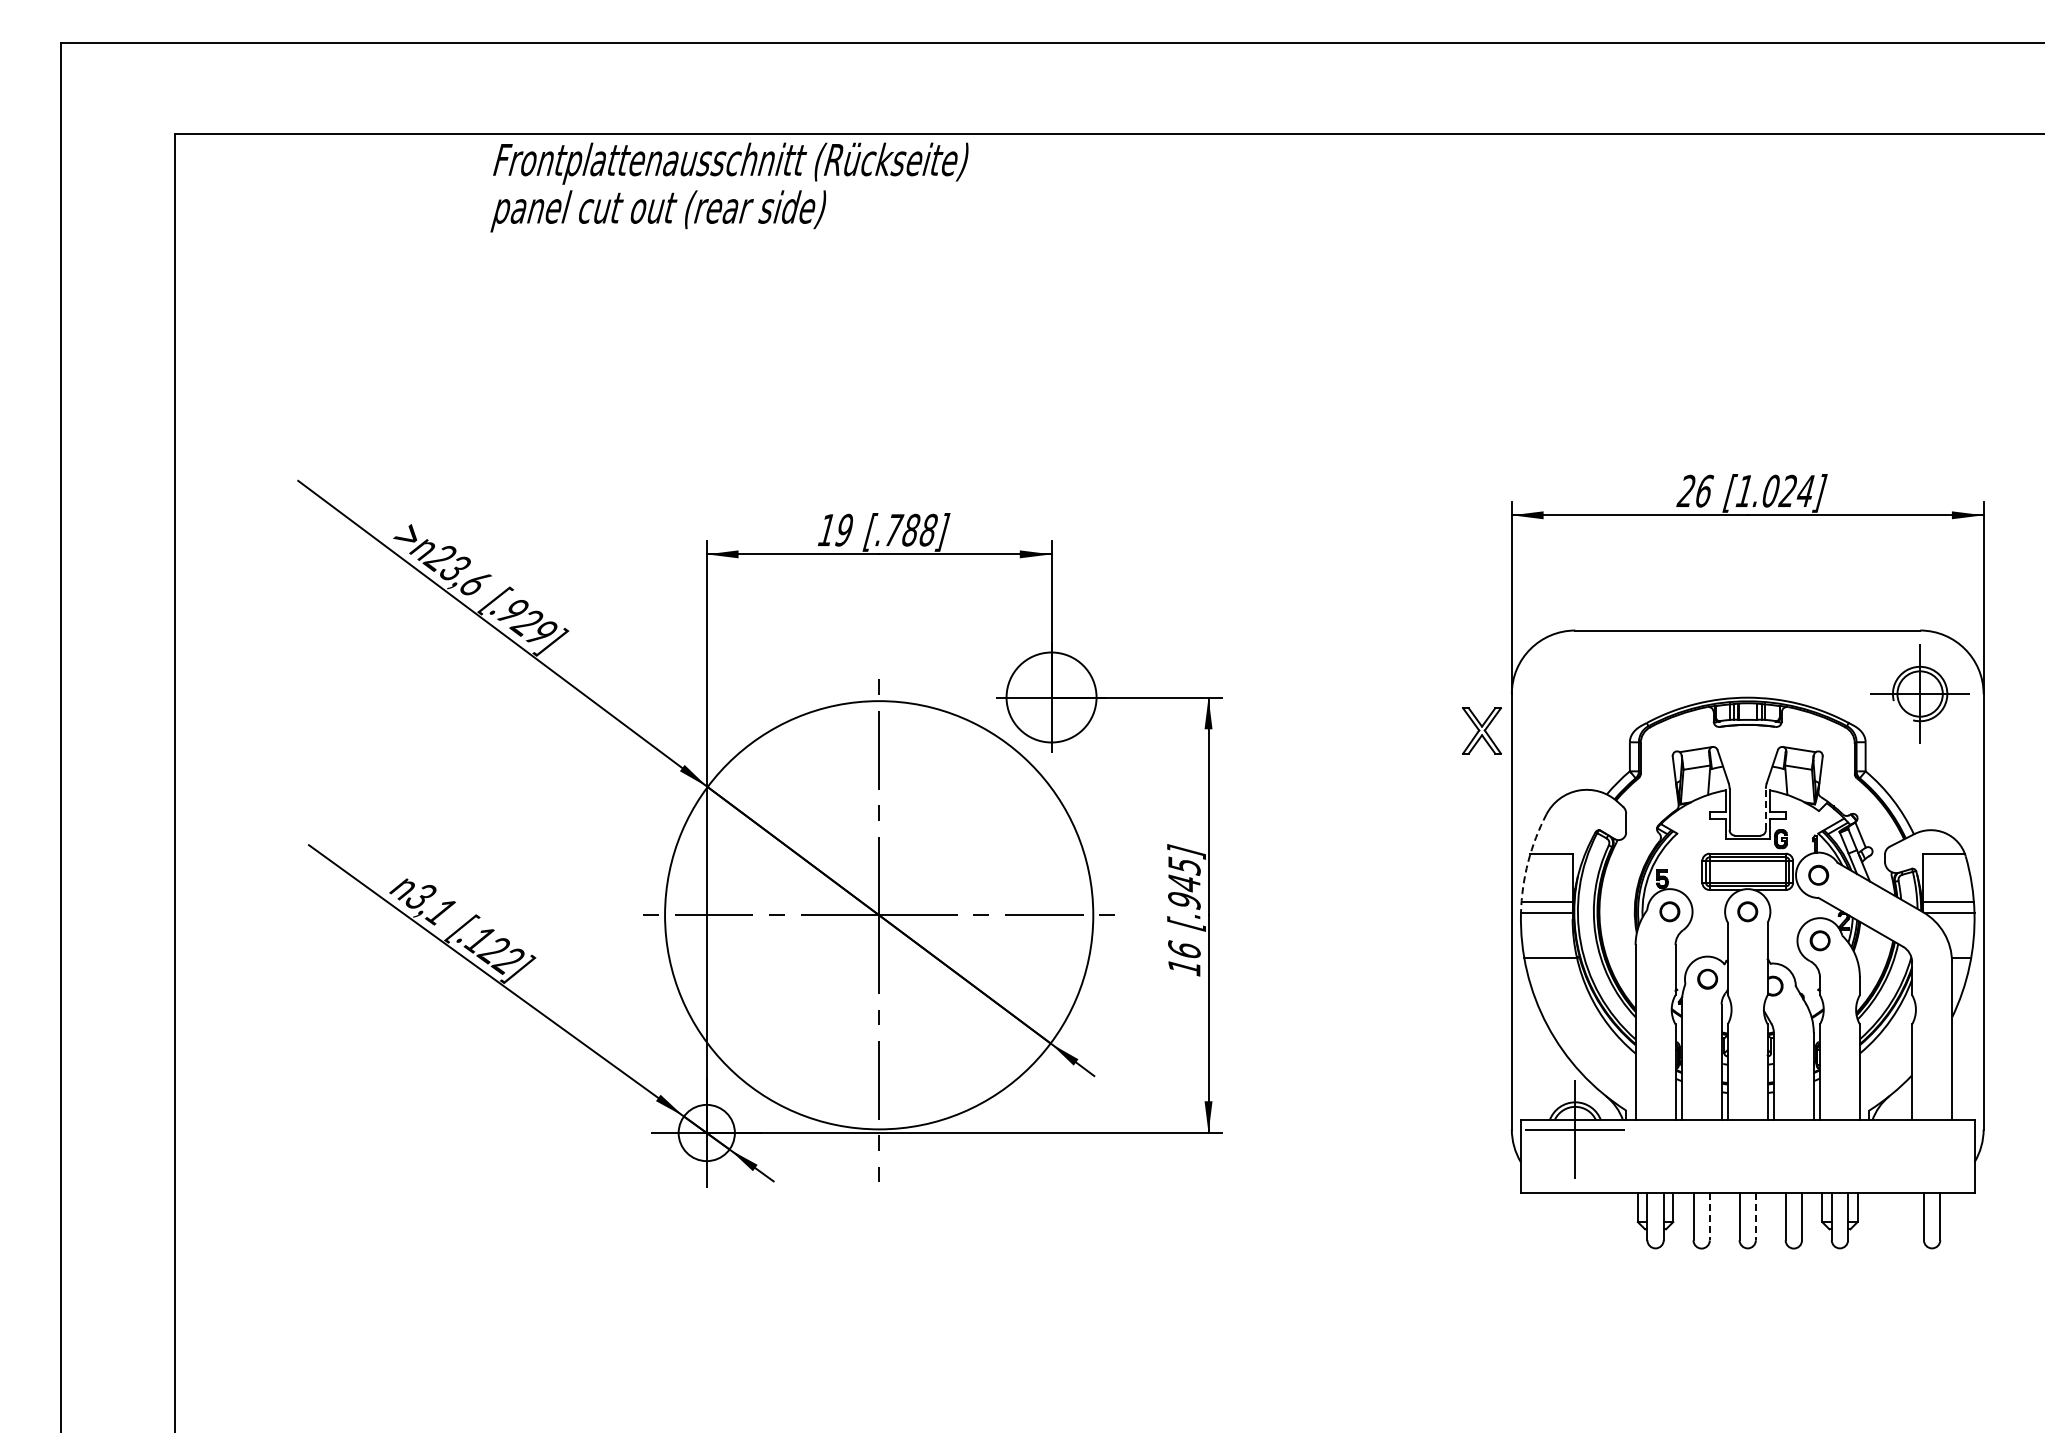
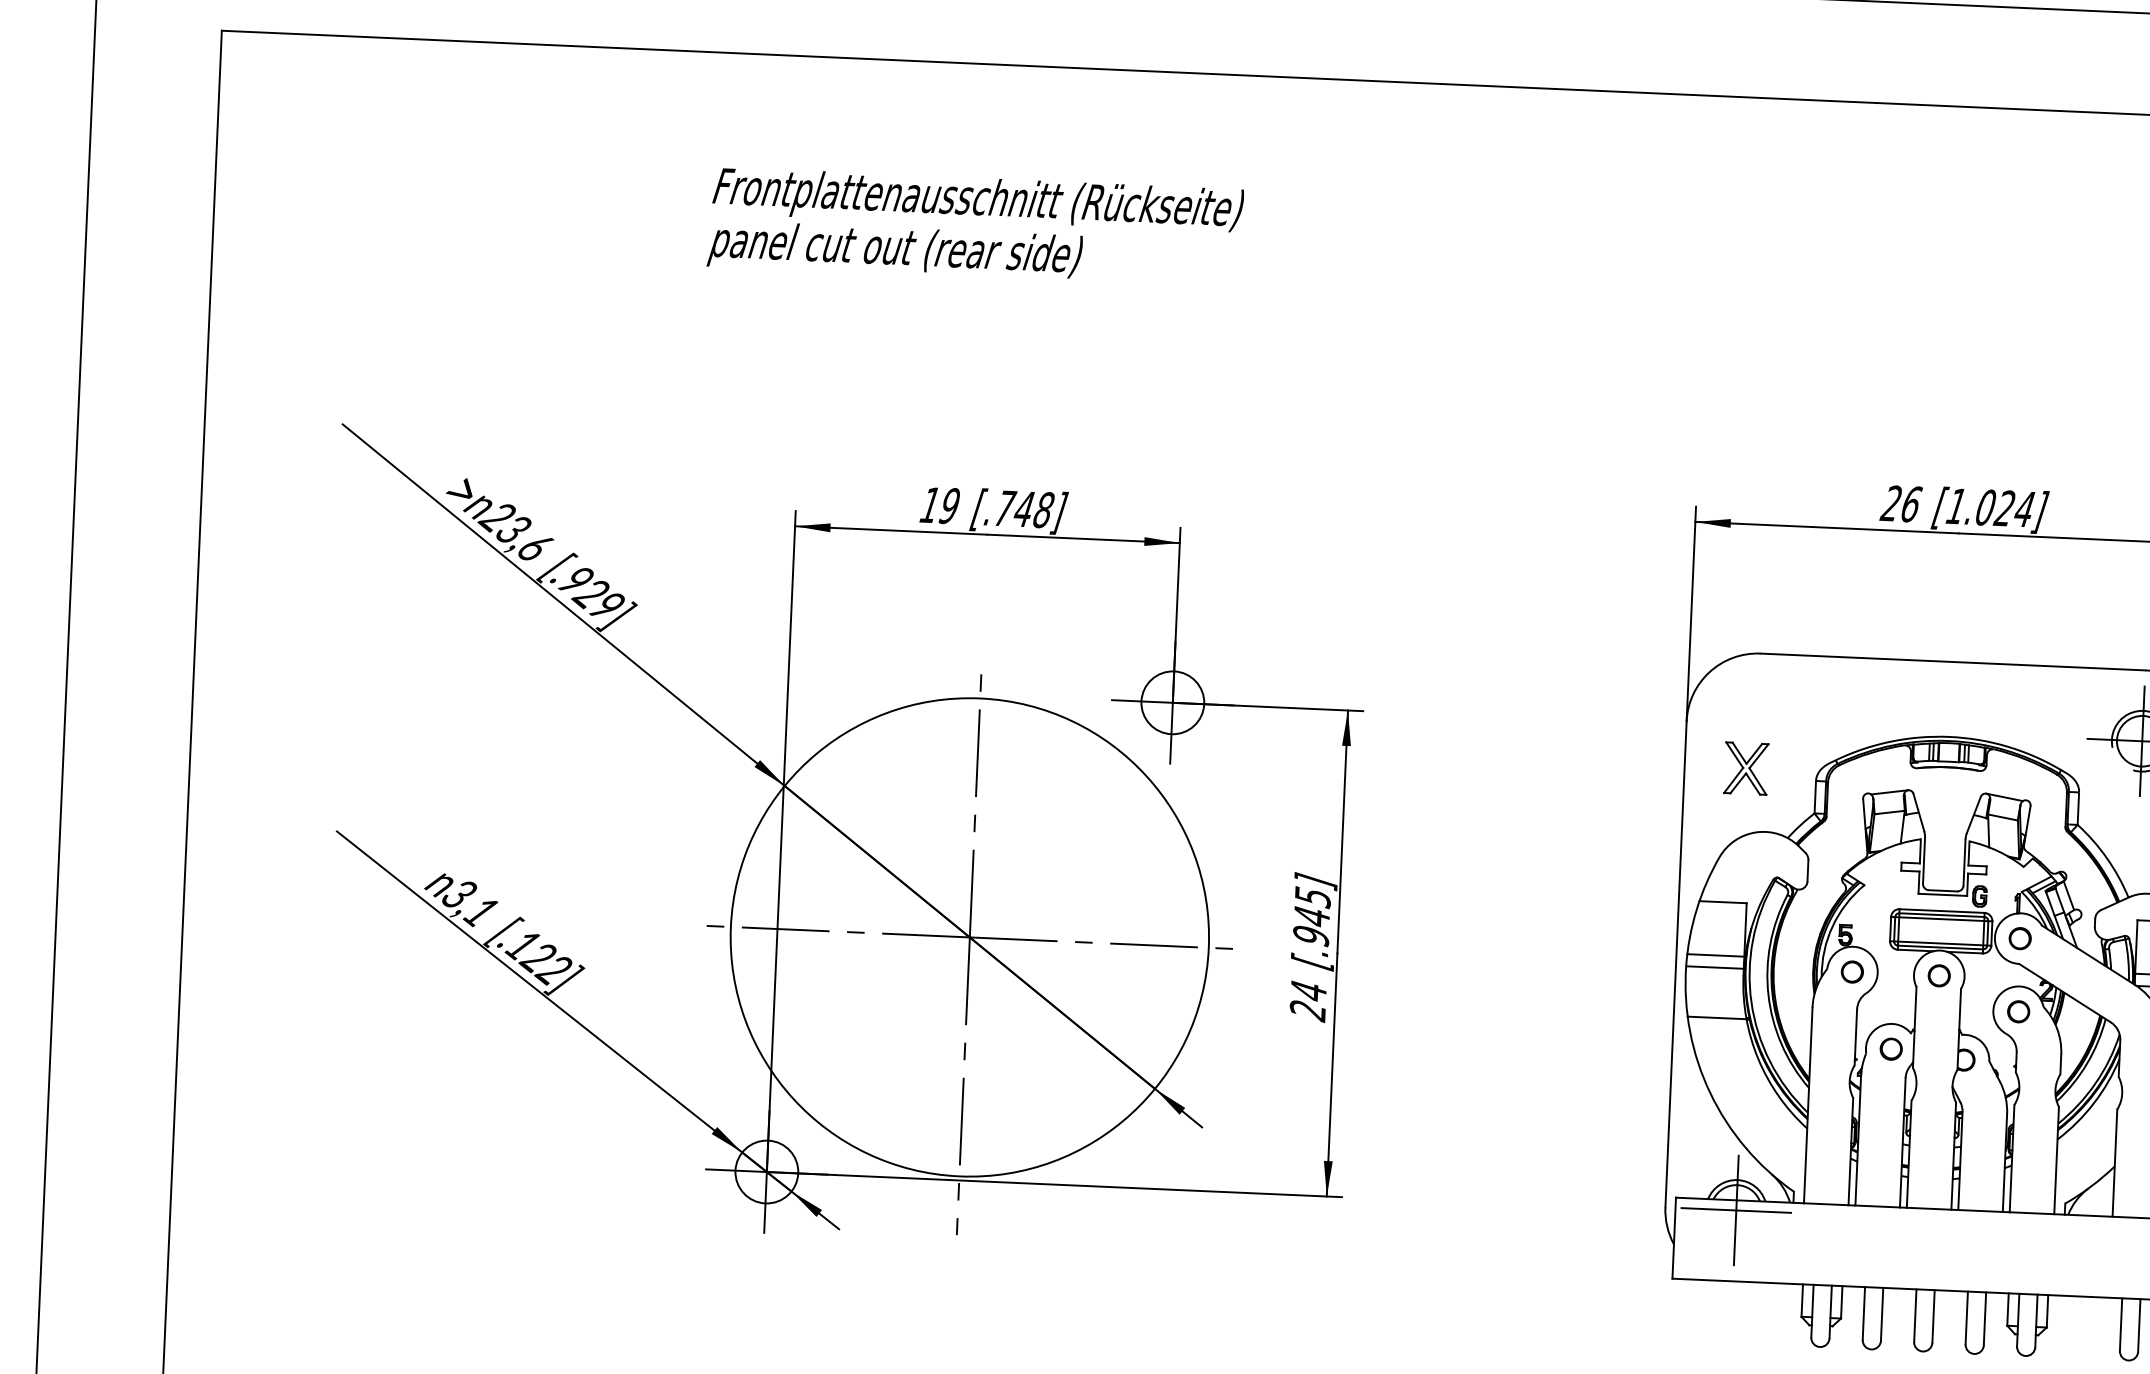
text: (729, 187) -> (975, 227), moved
text: (911, 529) -> (1024, 508), [.788] -> [.748]
circle: (1051, 697) -> (1172, 702), size x0.62
part: (1481, 730) -> (1745, 768), moved
line: (1765, 809) -> (1964, 862), dashed -> solid
arc: (1528, 862) -> (1697, 910), dashed -> solid
text: (1184, 958) -> (1308, 1000), 16 -> 24
line: (1709, 1216) -> (1881, 1314), dashed -> solid
line: (1755, 1216) -> (1933, 1316), dashed -> solid

